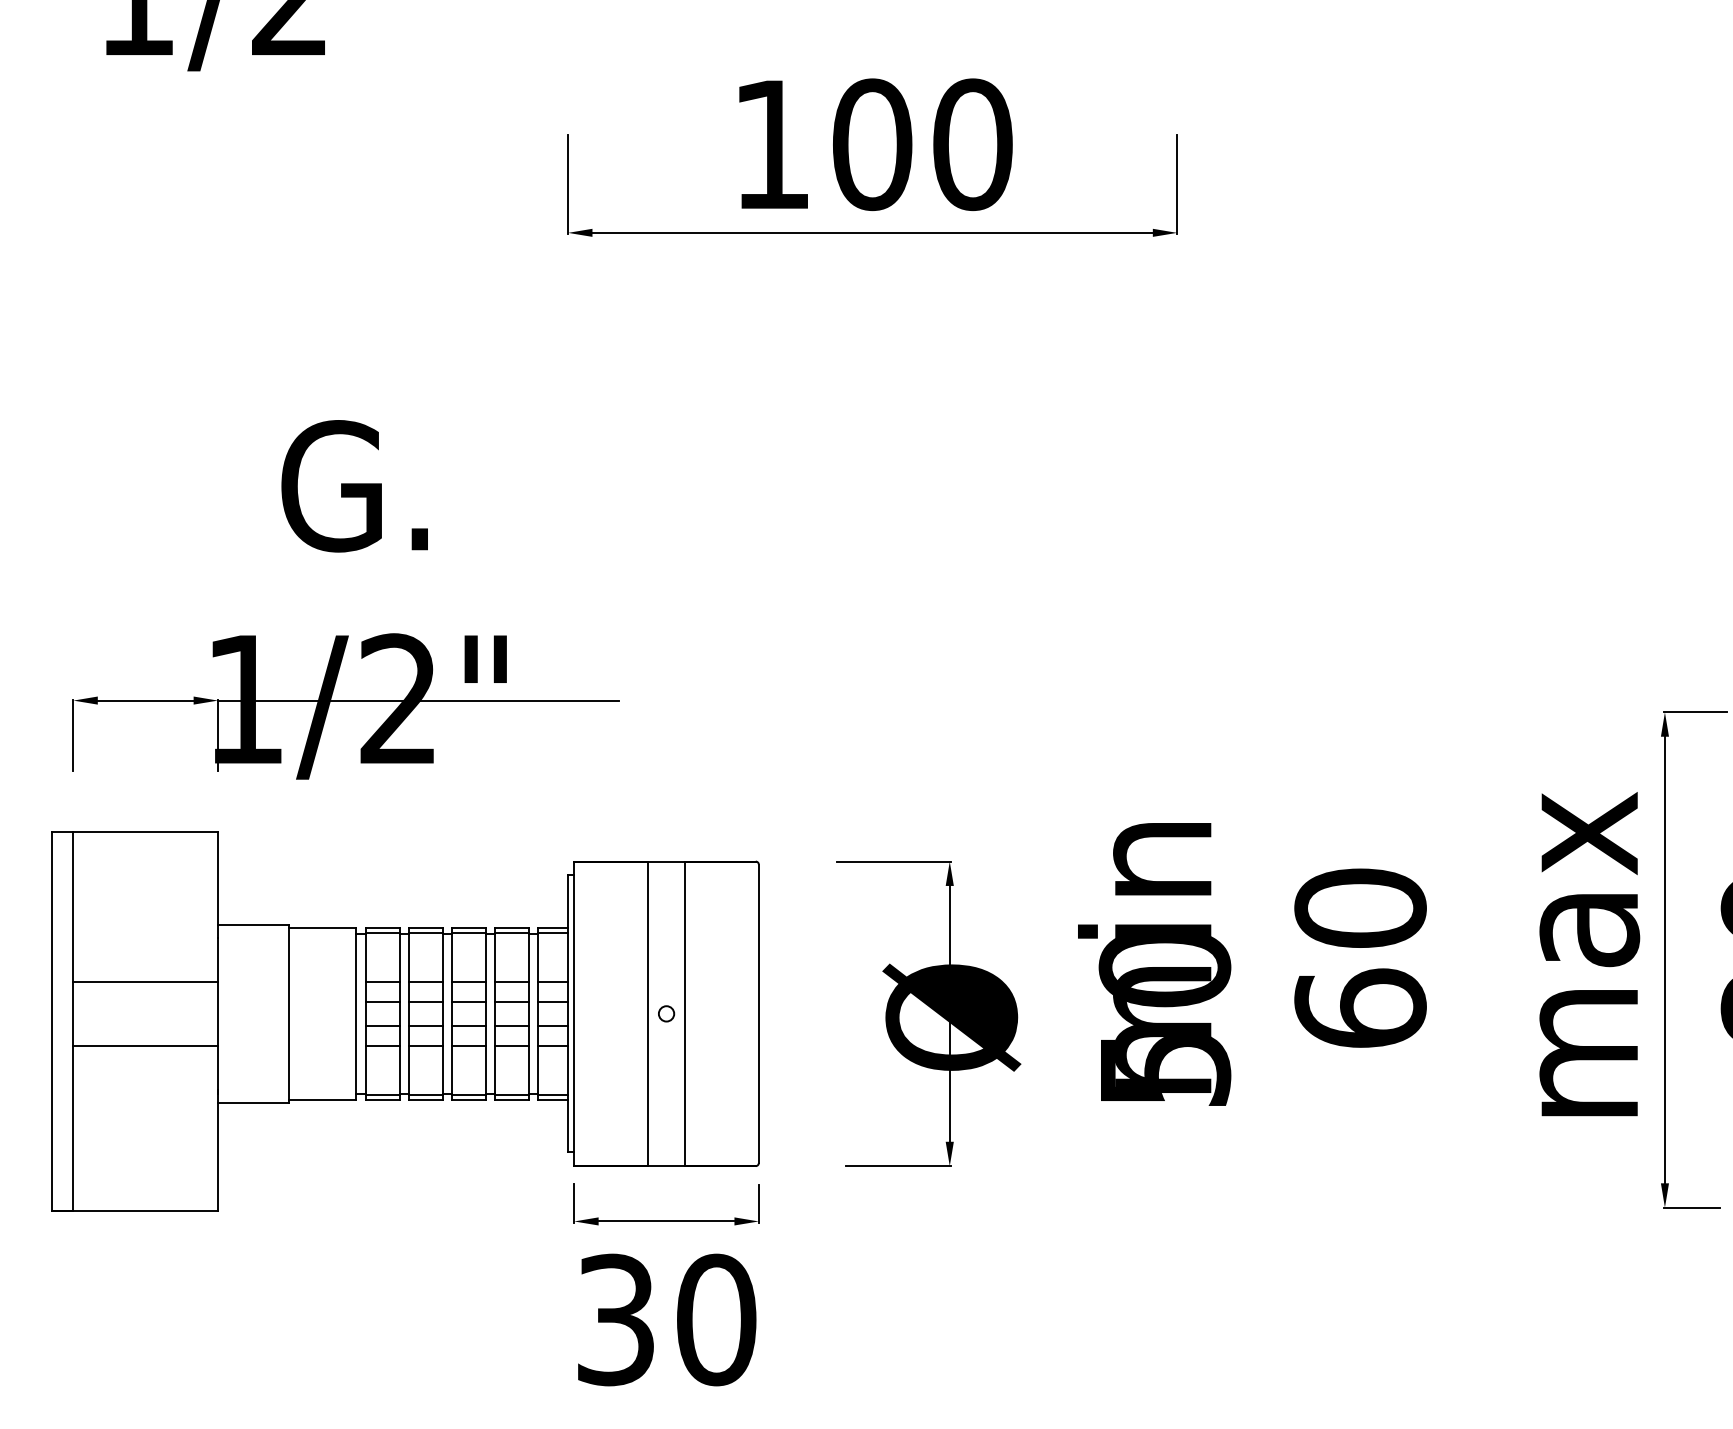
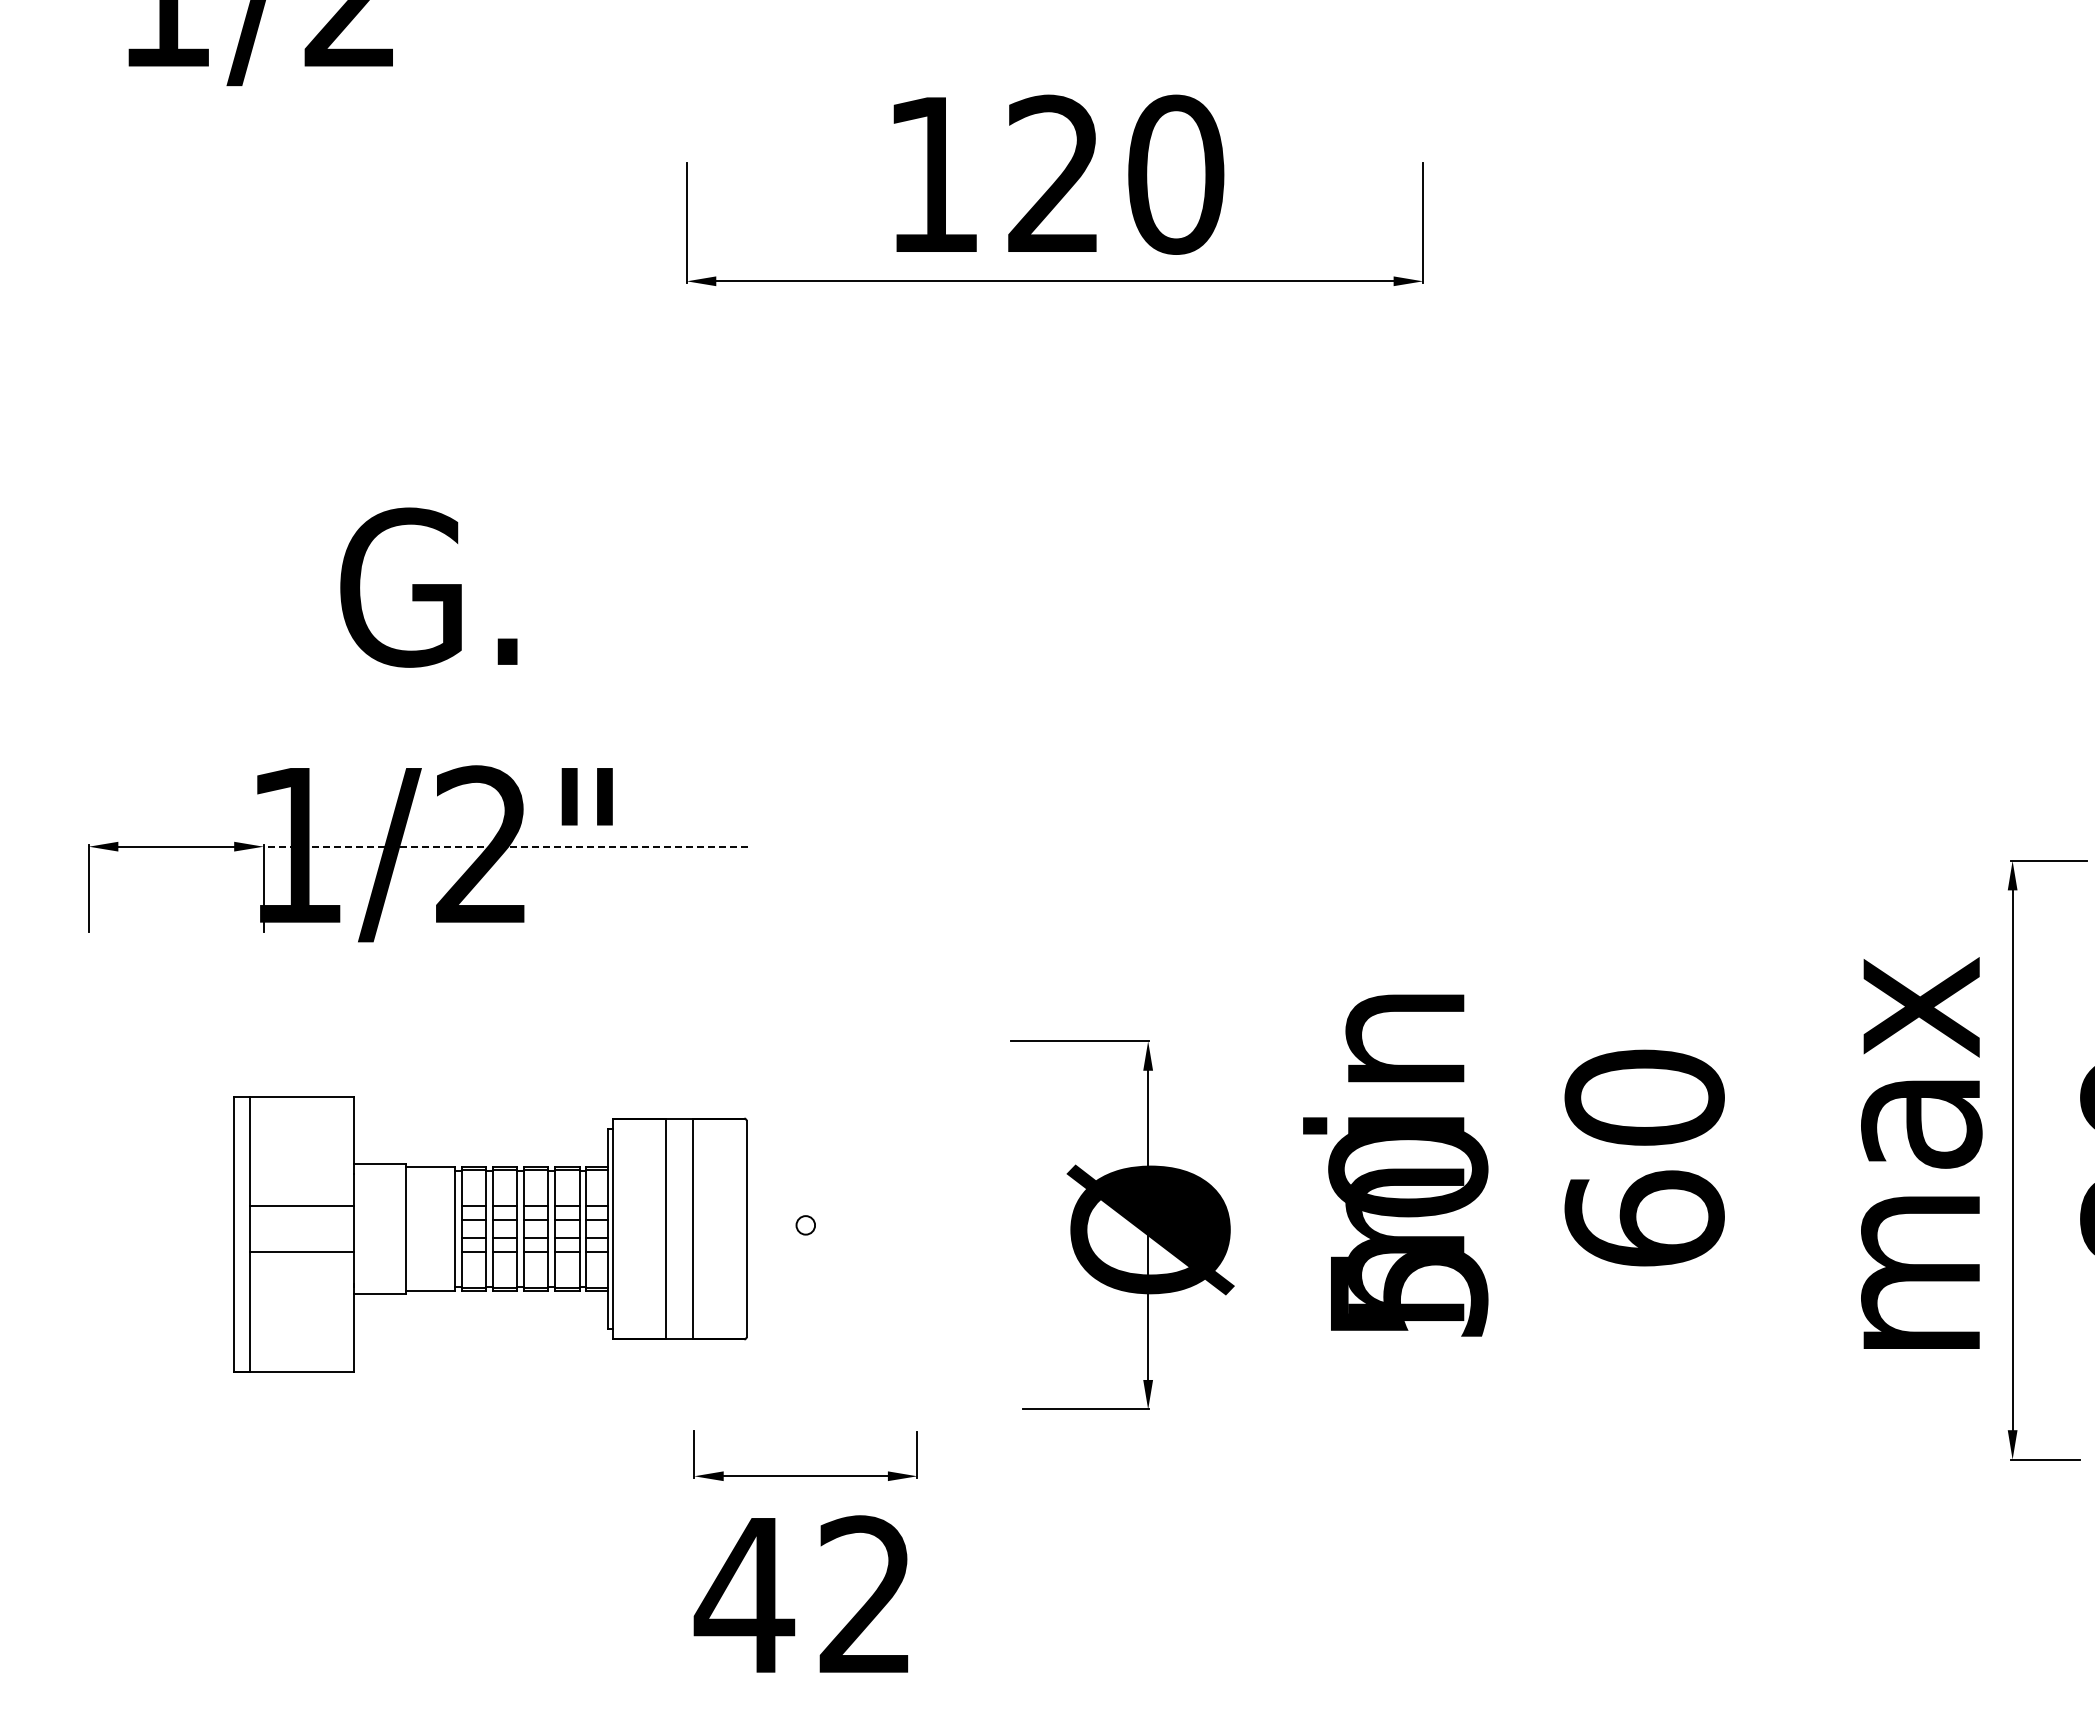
text: (872, 144) -> (1054, 174), 100 -> 120
line: (418, 700) -> (505, 846), solid -> dashed
part: (405, 1021) -> (490, 1234), size x0.6
text: (664, 1320) -> (803, 1595), 30 -> 42

